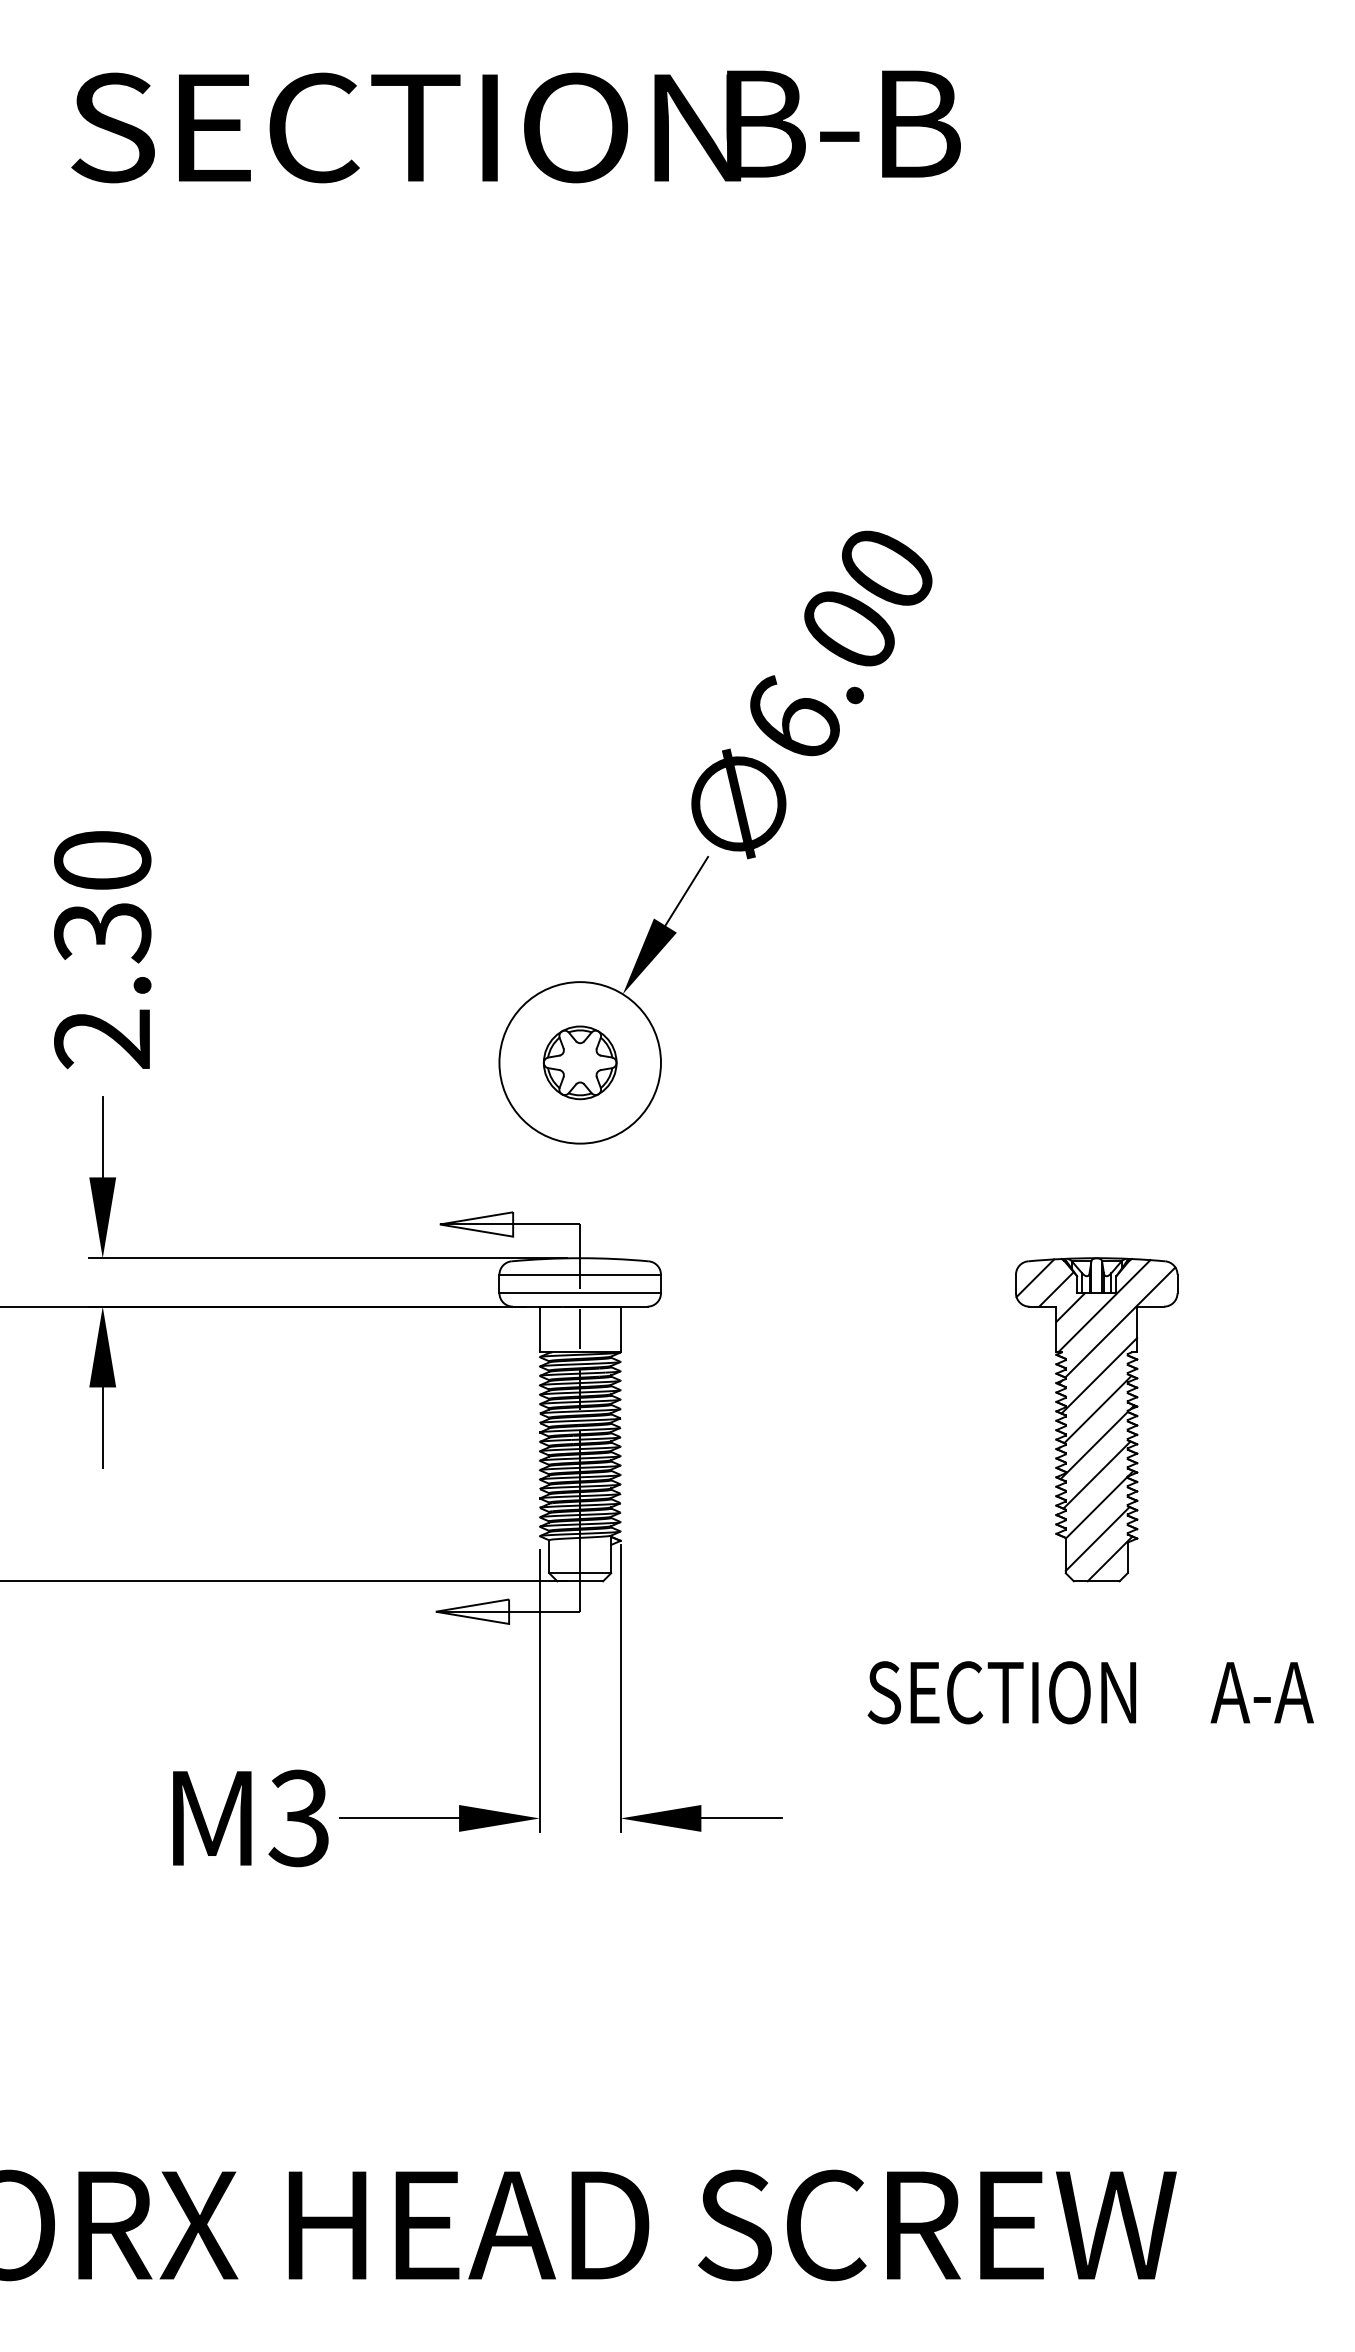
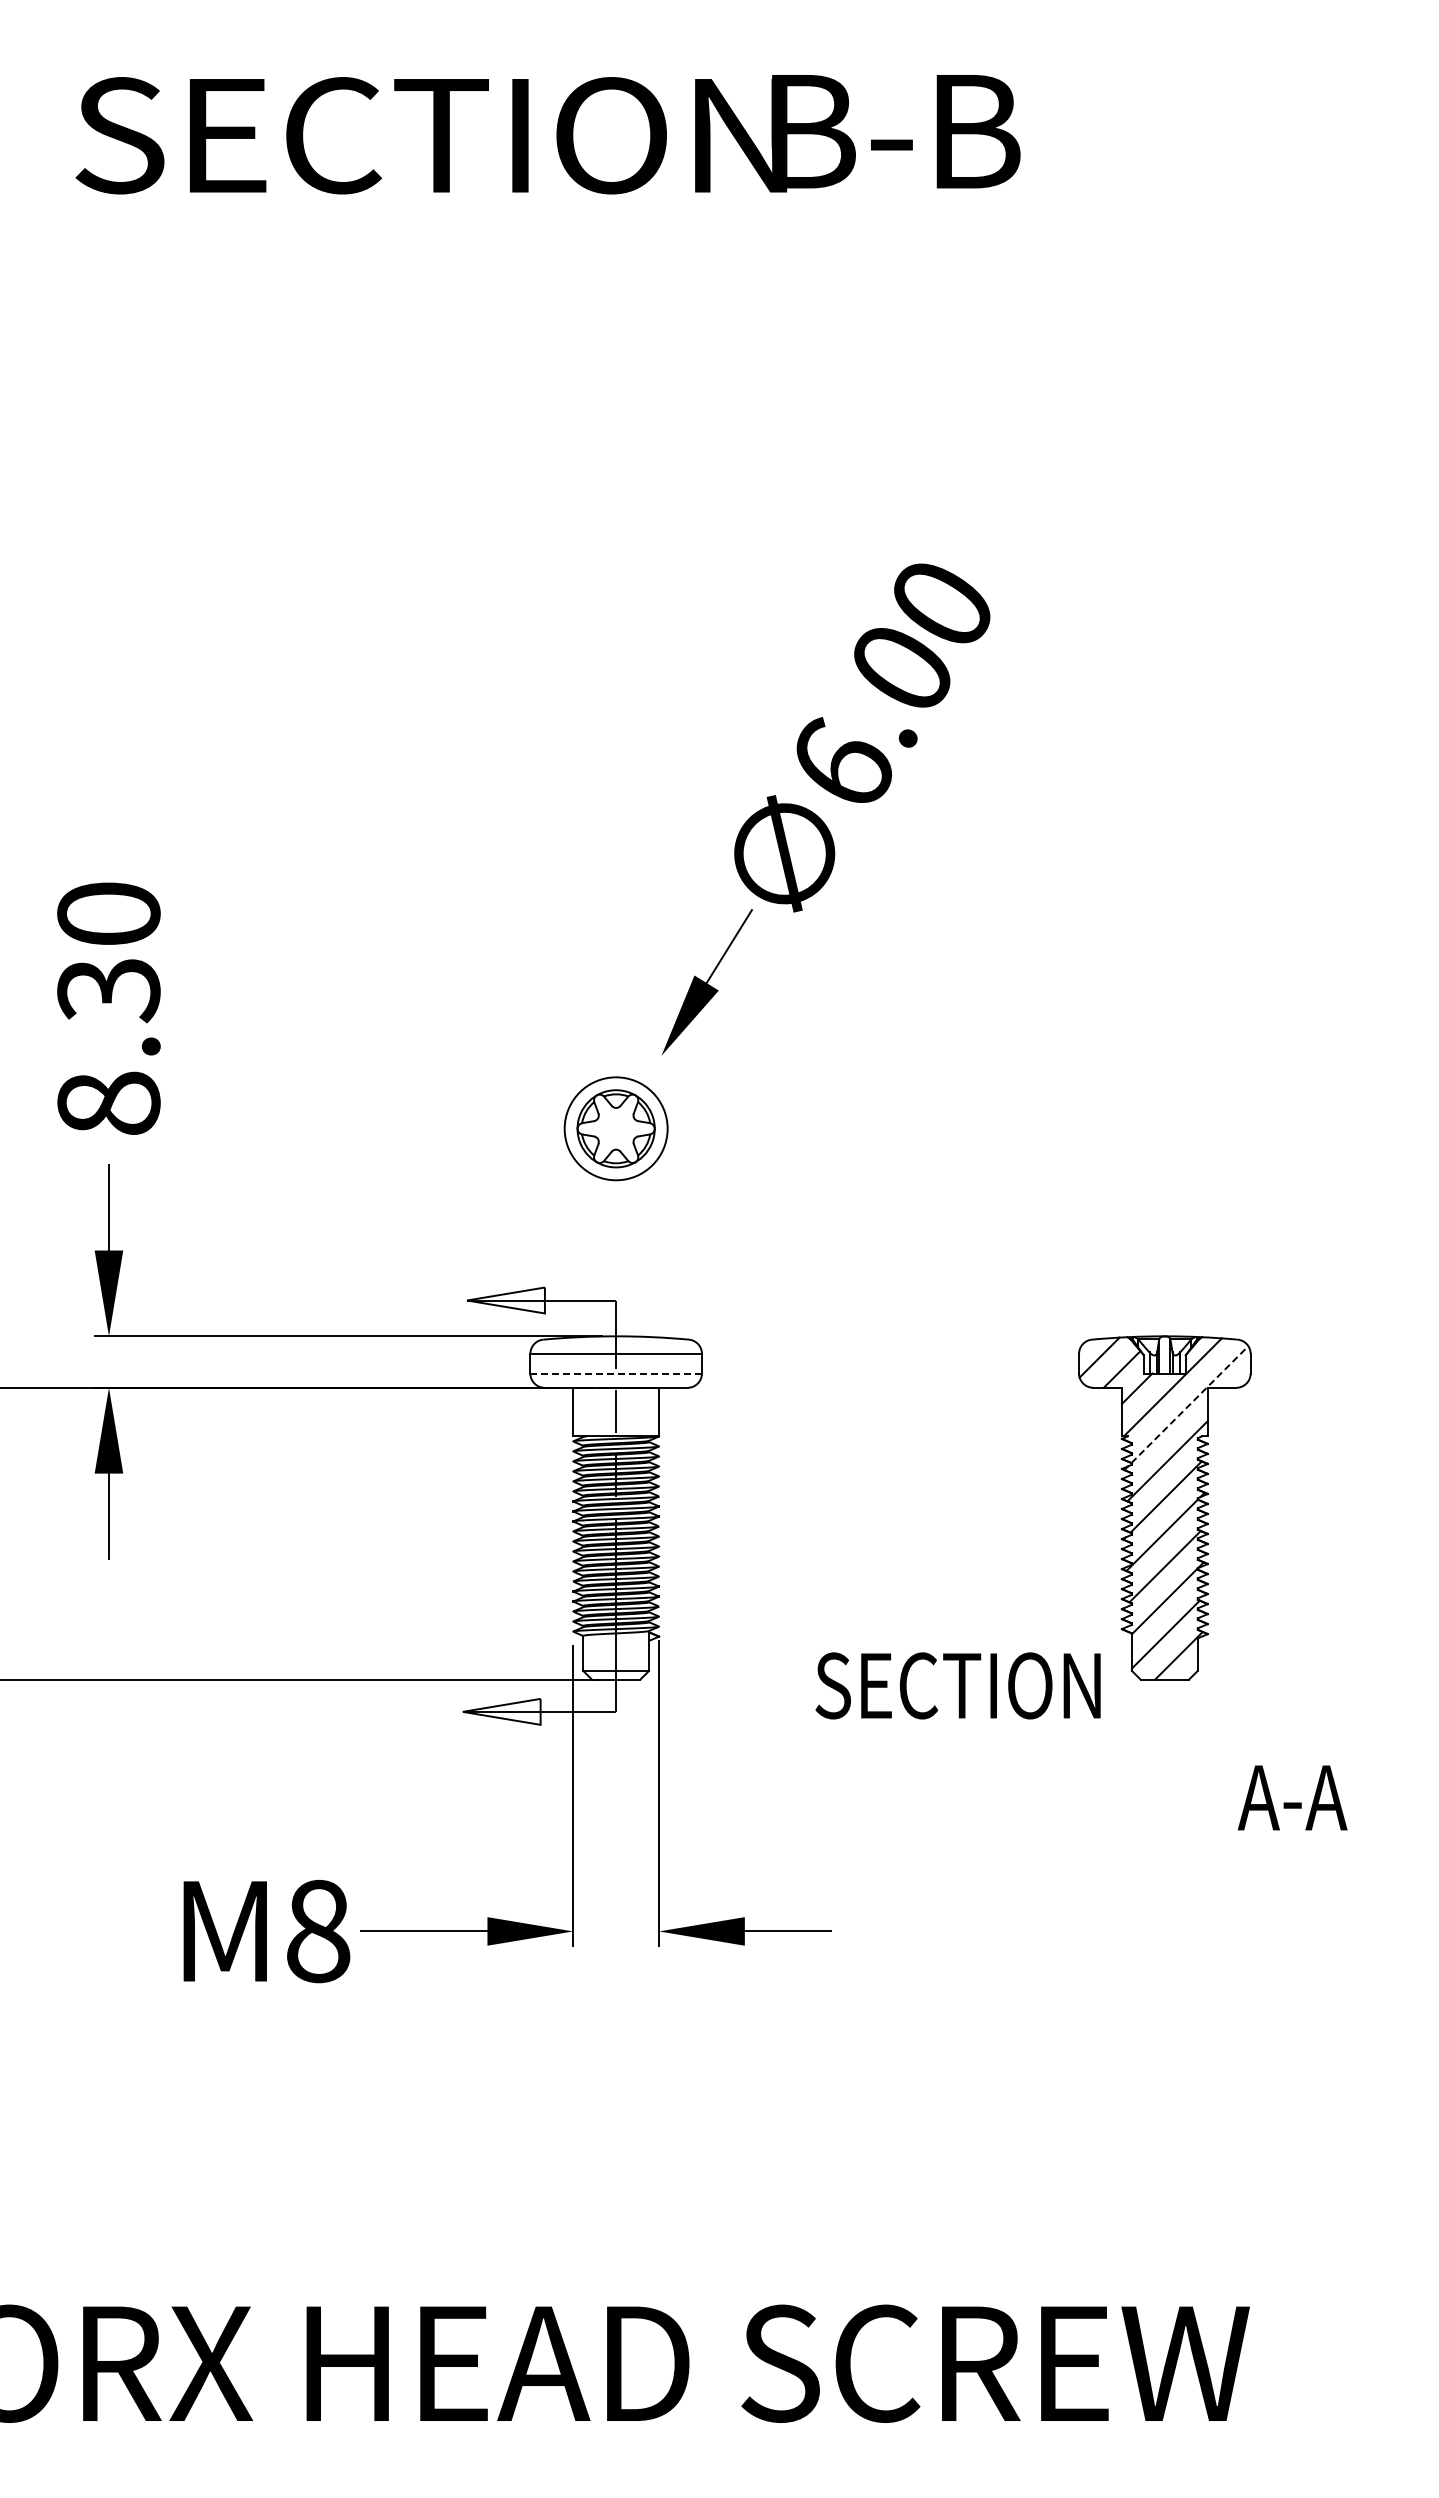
text: (102, 1039) -> (108, 1103), 2.30 -> 8.30
circle: (579, 1062) -> (615, 1128), size x0.6
line: (580, 1293) -> (616, 1373), solid -> dashed
line: (1119, 1322) -> (1189, 1404), solid -> dashed
text: (1001, 1692) -> (957, 1685), moved
text: (1262, 1692) -> (1292, 1797), moved
text: (299, 1818) -> (317, 1931), M3 -> M8

